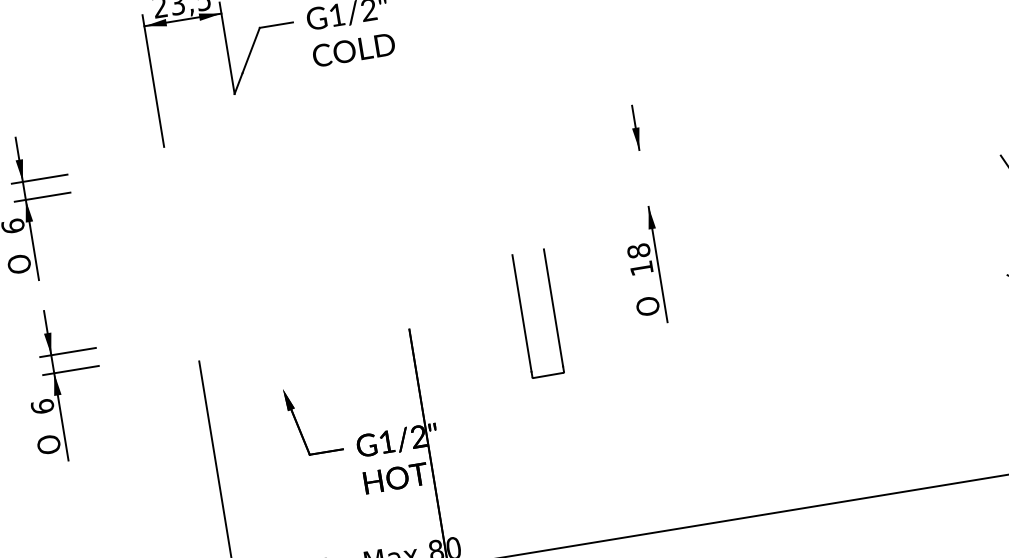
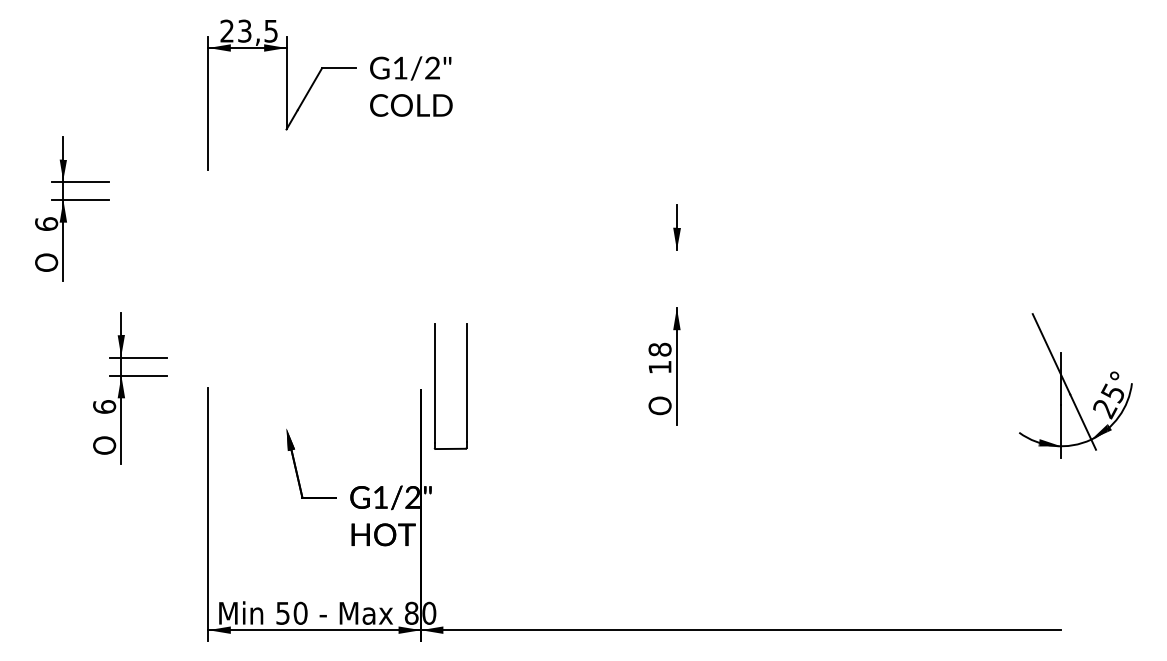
part: (523, 316) -> (435, 386), moved
part: (58, 385) -> (123, 388), moved

